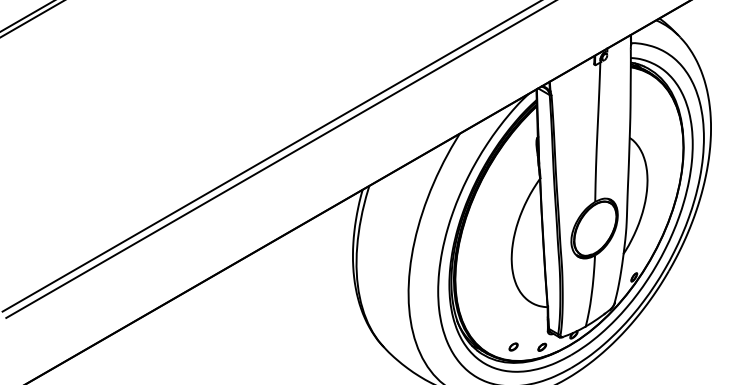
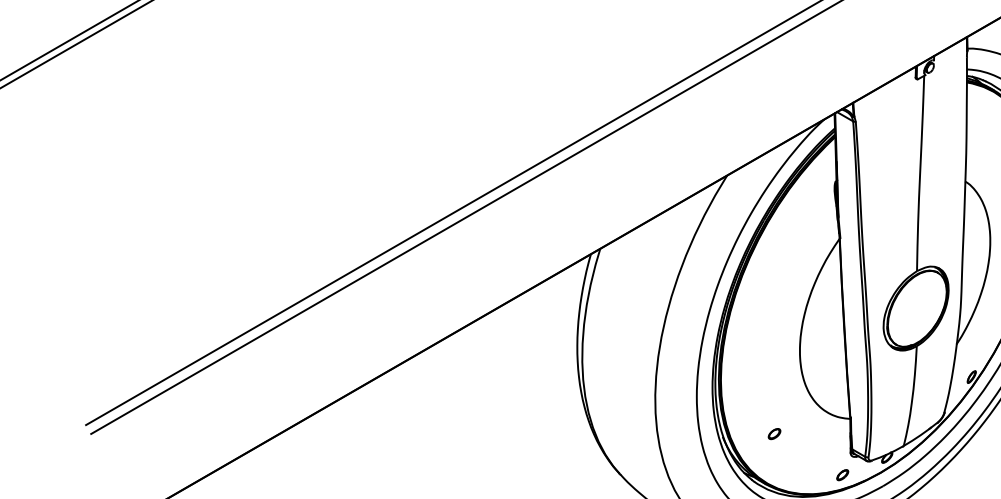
part: (513, 346) -> (774, 433), moved

